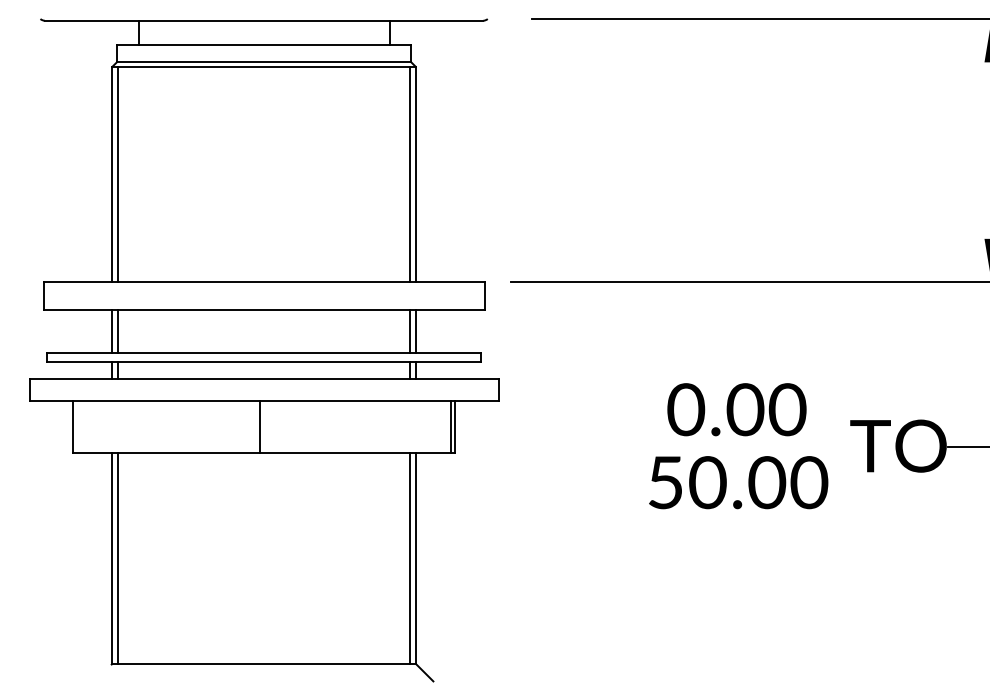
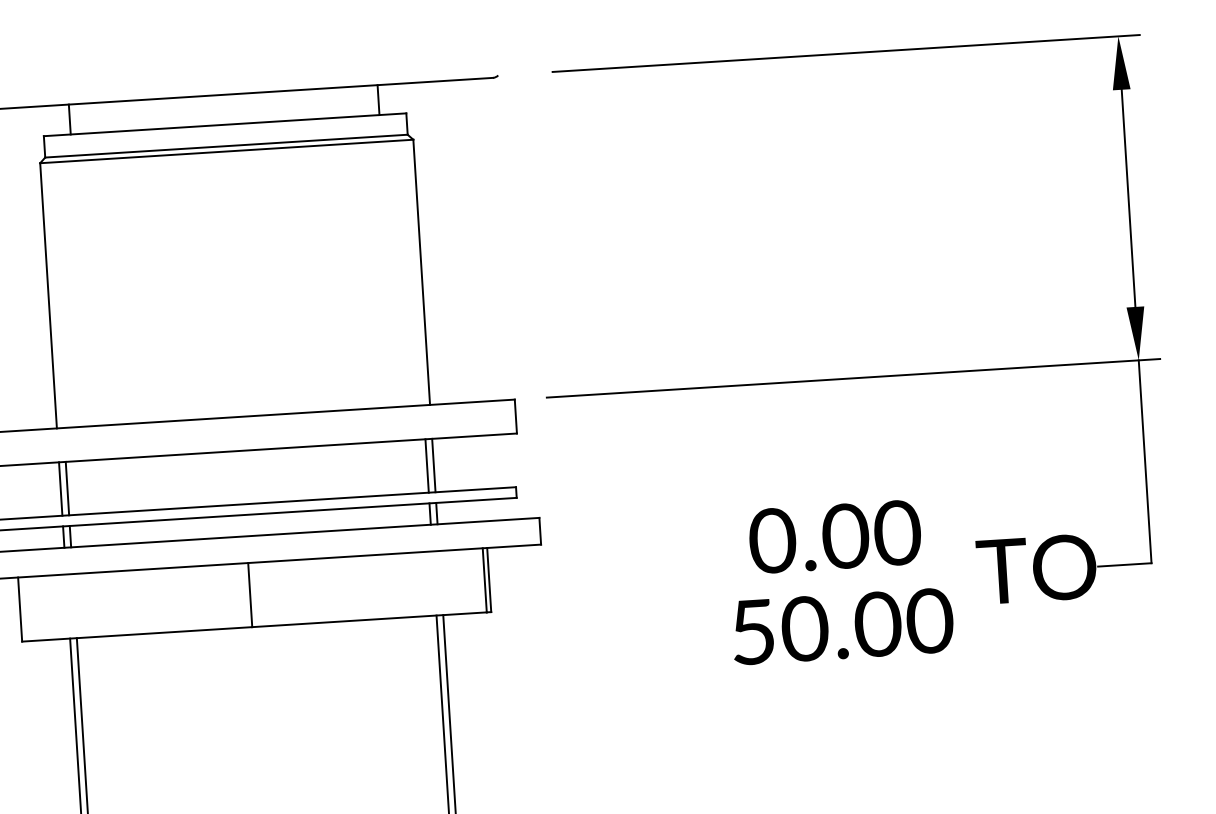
line: (117, 174) -> (54, 295), removed
line: (410, 174) -> (415, 272), removed

